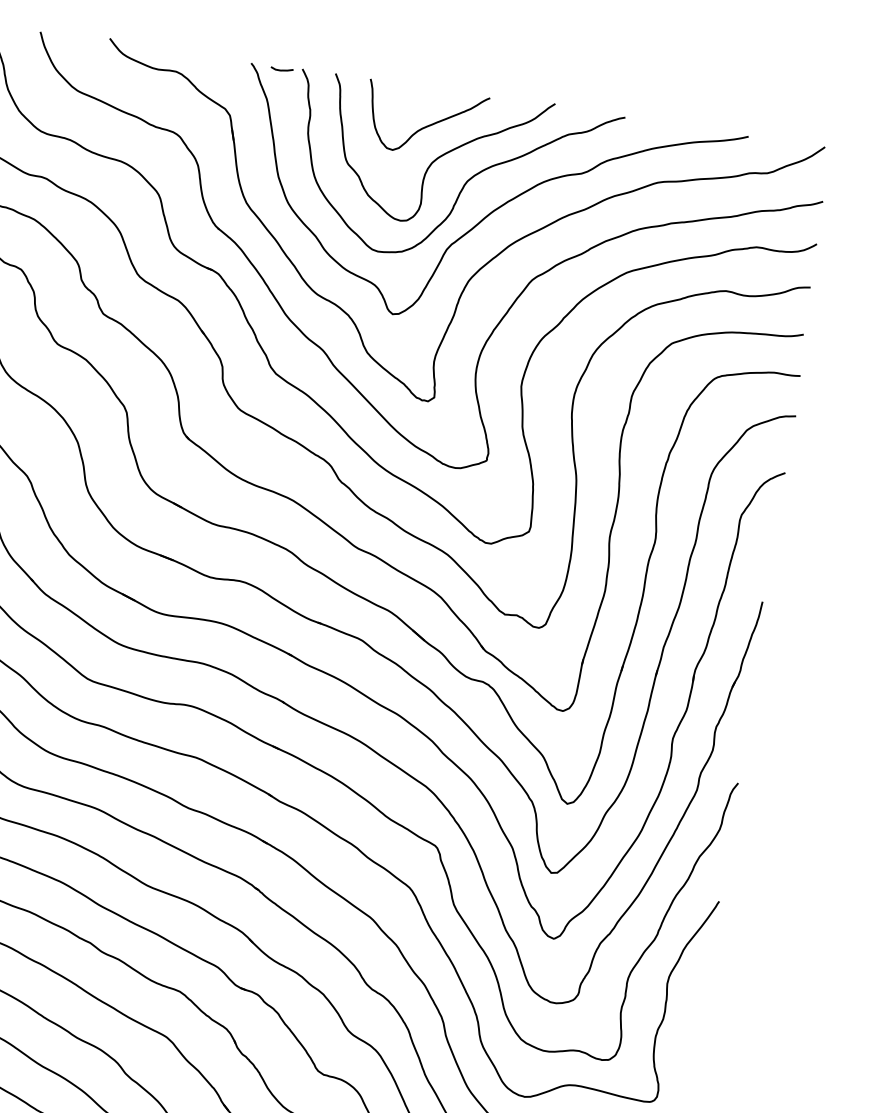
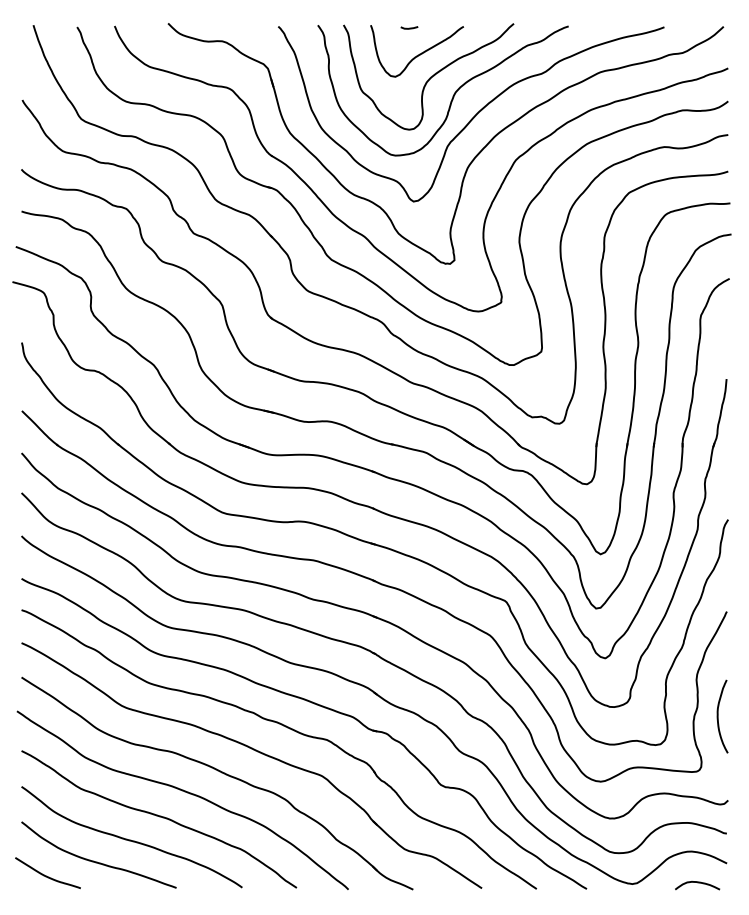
line: (282, 68) -> (409, 27), moved
curve: (688, 1035) -> (718, 716), added

